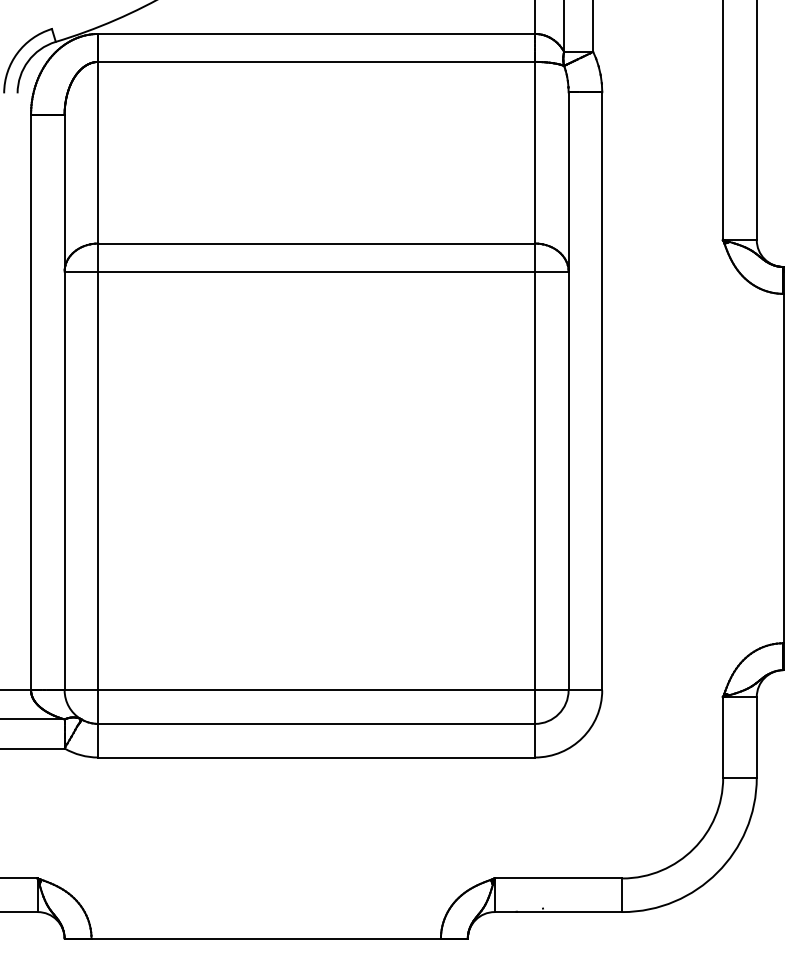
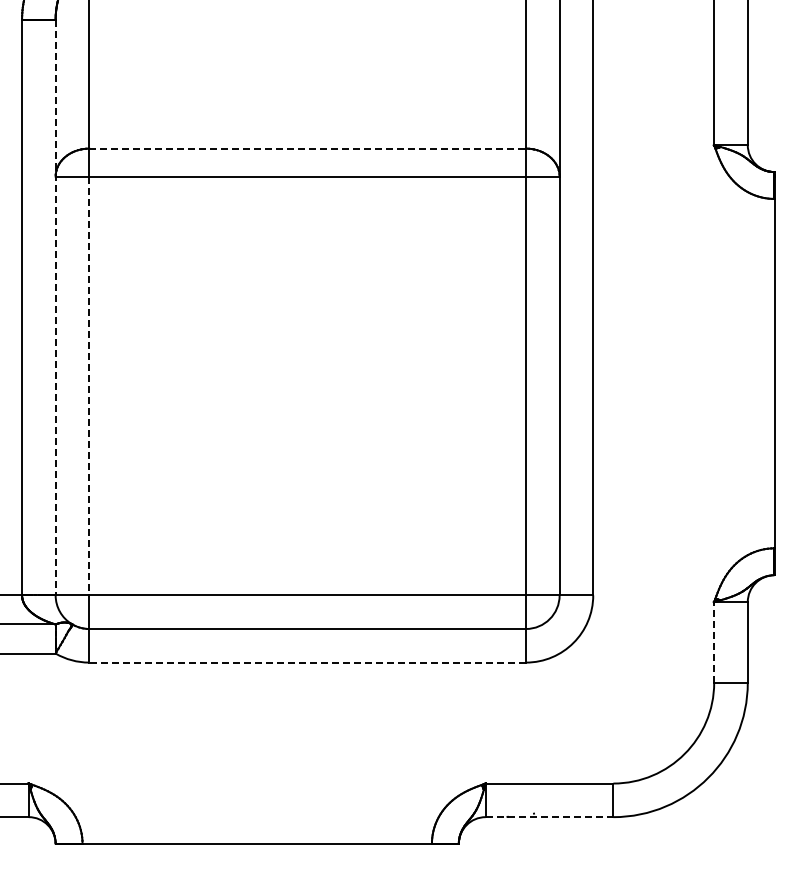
line: (317, 243) -> (308, 148), solid -> dashed
line: (64, 402) -> (55, 307), solid -> dashed
line: (98, 481) -> (89, 386), solid -> dashed
line: (723, 736) -> (714, 641), solid -> dashed
line: (316, 757) -> (307, 662), solid -> dashed
line: (558, 912) -> (549, 817), solid -> dashed

